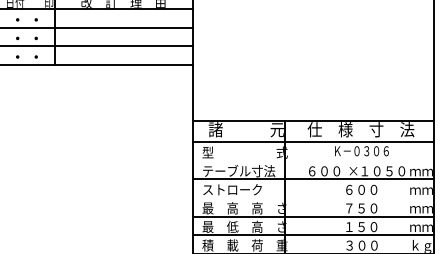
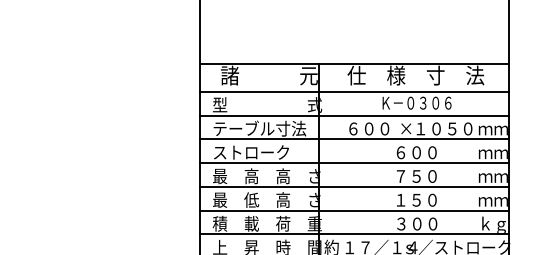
line: (313, 160) -> (355, 115), added
line: (313, 197) -> (355, 162), added

